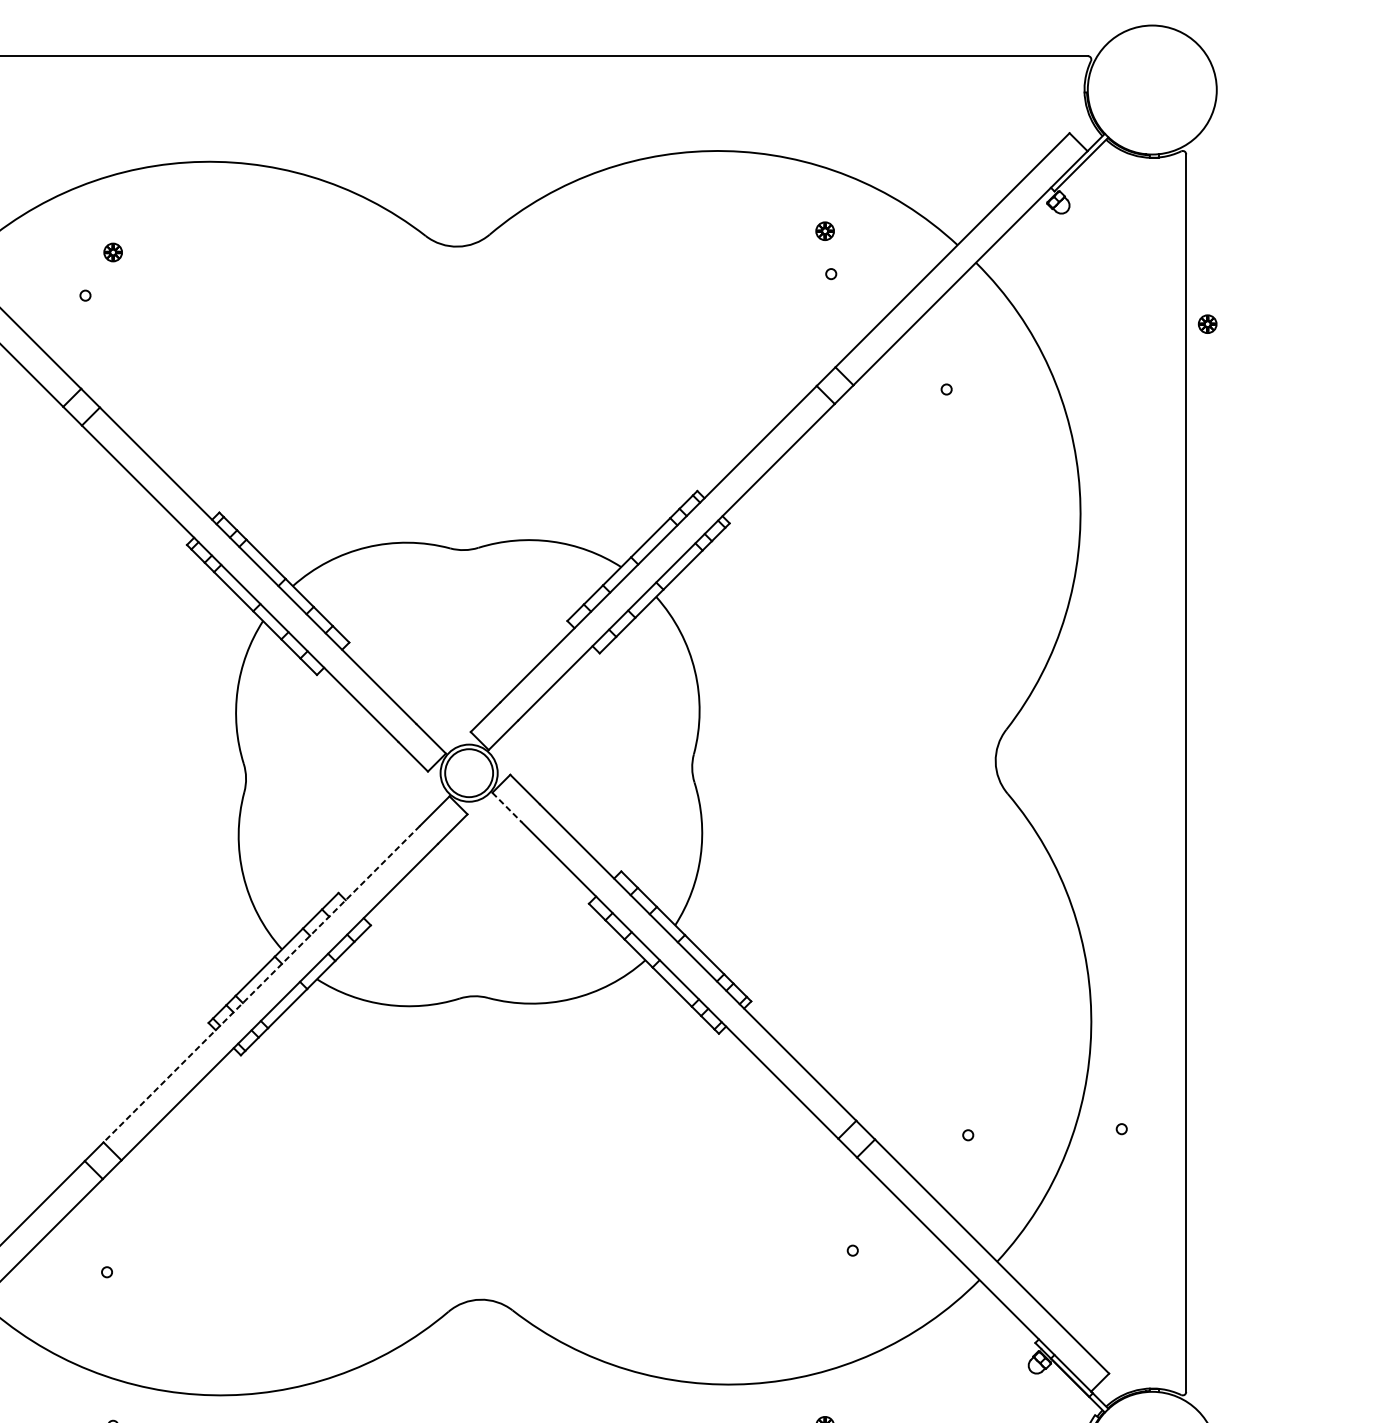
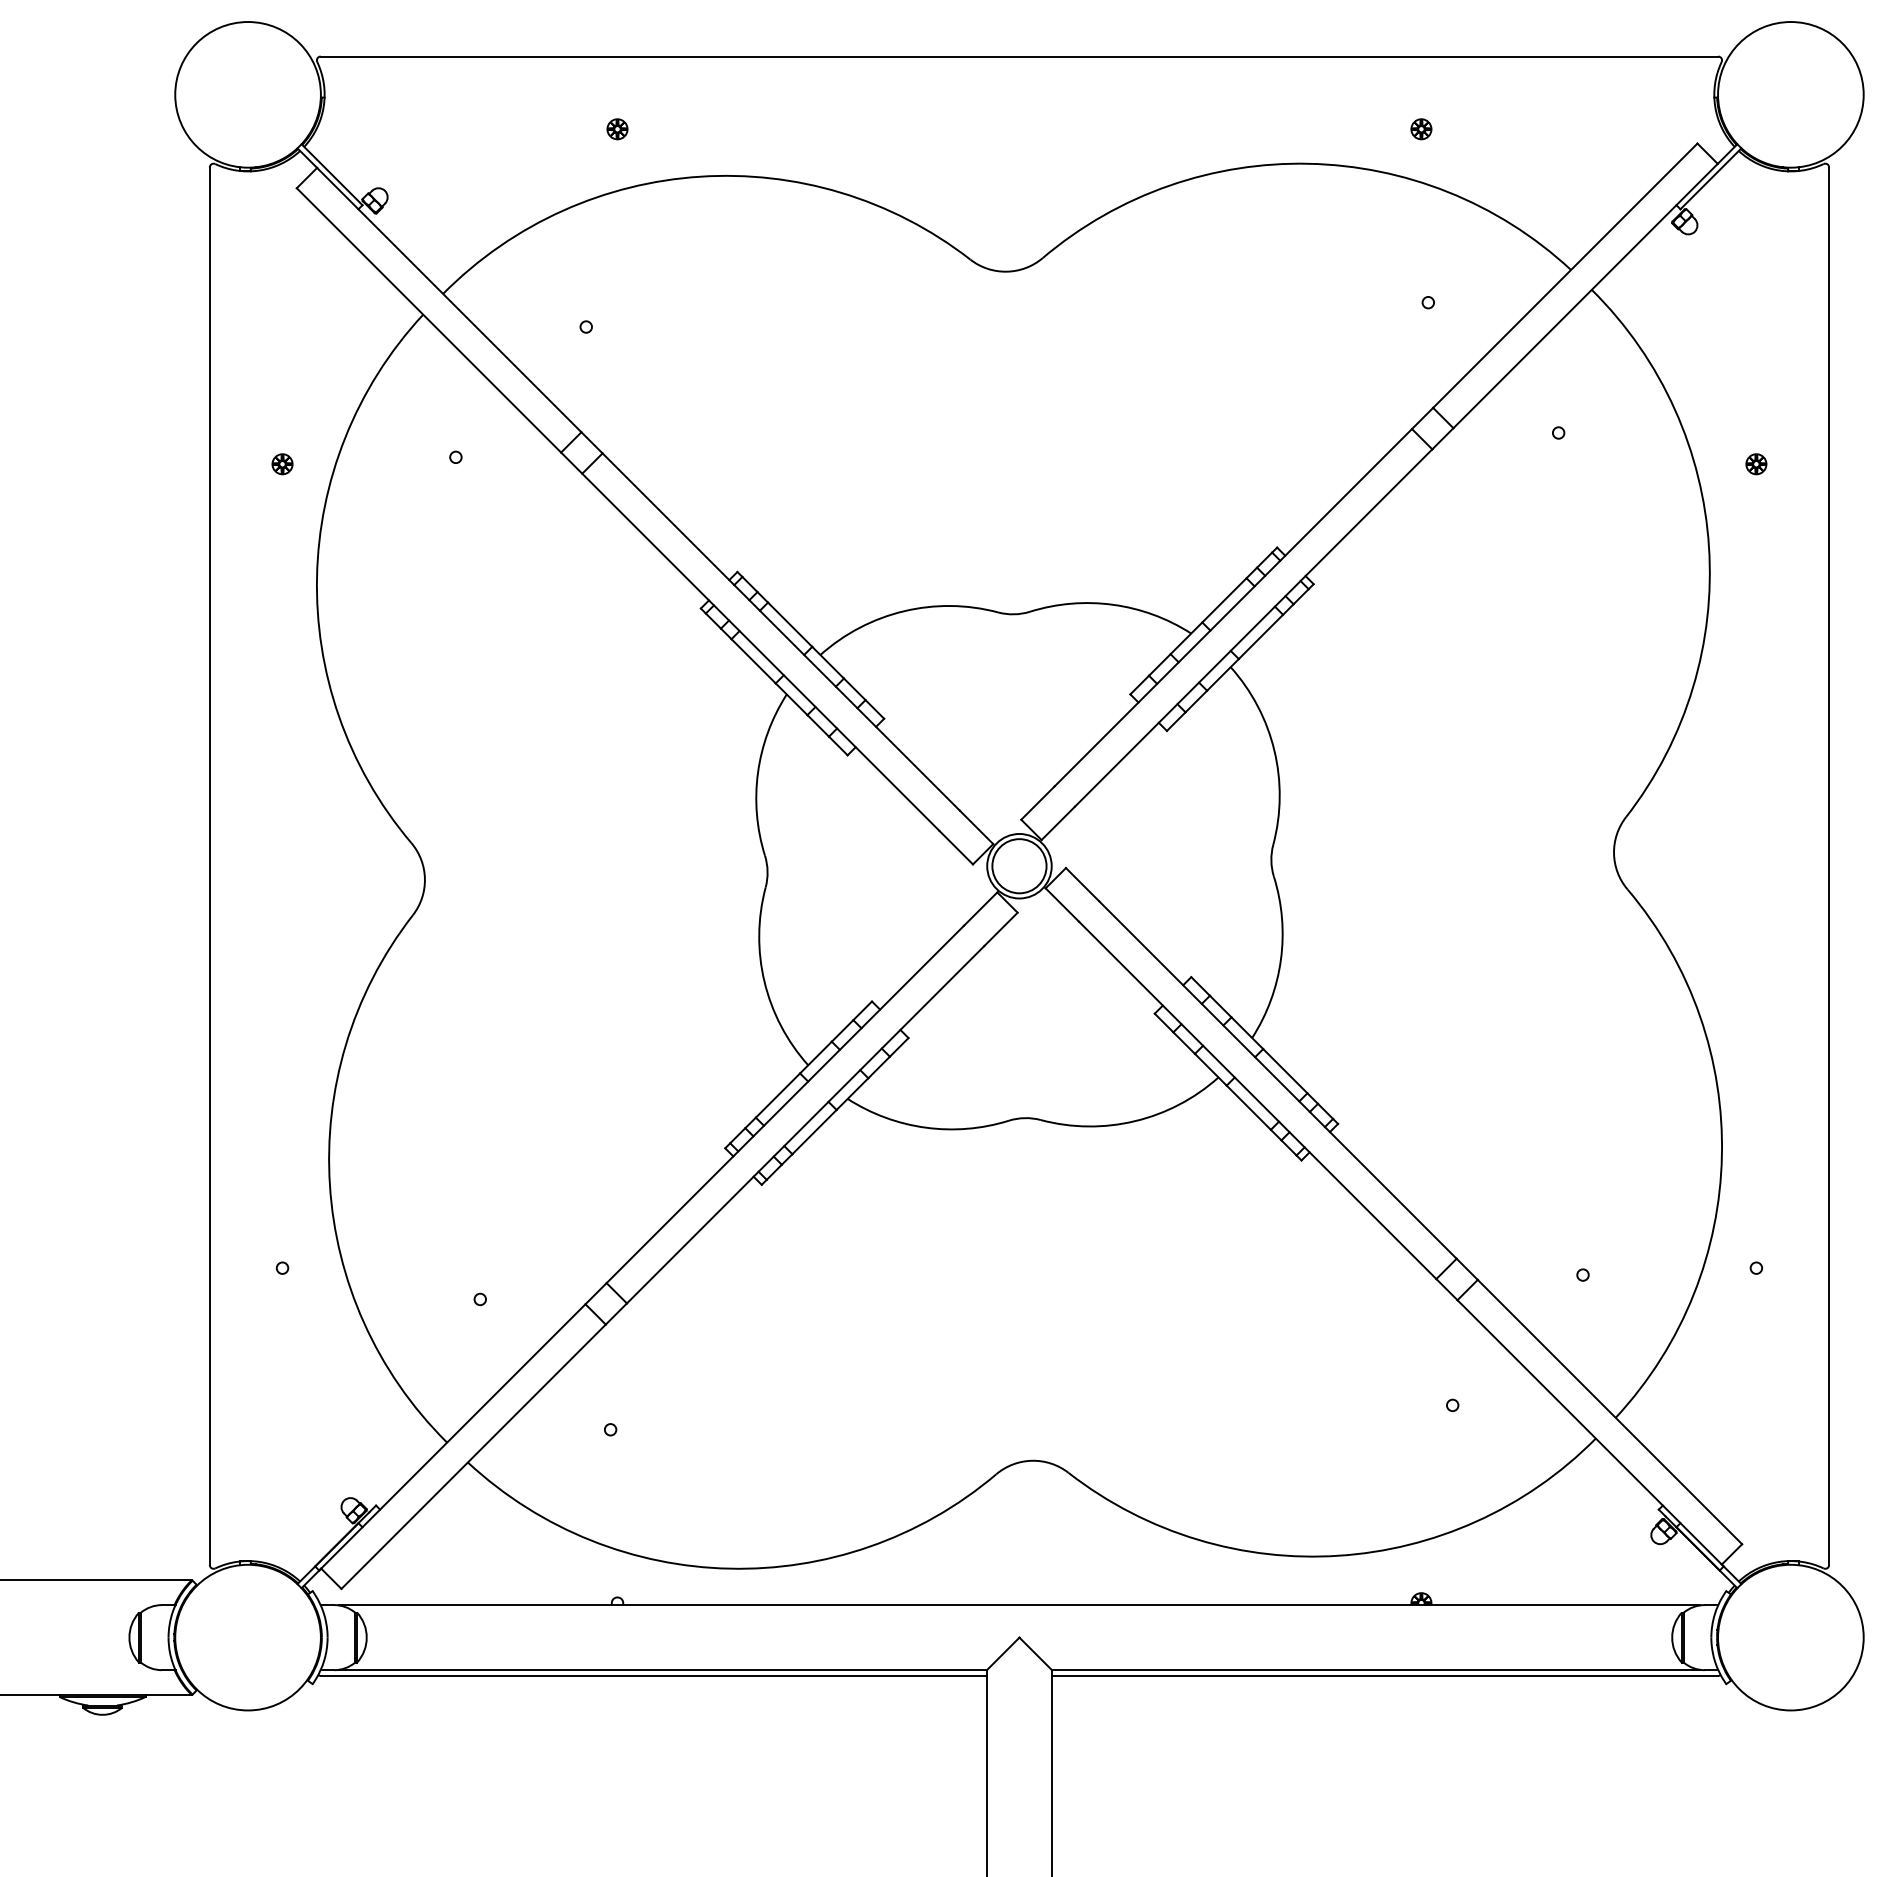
part: (825, 231) -> (1421, 129), moved
part: (113, 252) -> (617, 129), moved
part: (1207, 324) -> (1756, 464), moved
line: (507, 807) -> (1062, 905), dashed -> solid
line: (261, 984) -> (785, 1104), dashed -> solid

